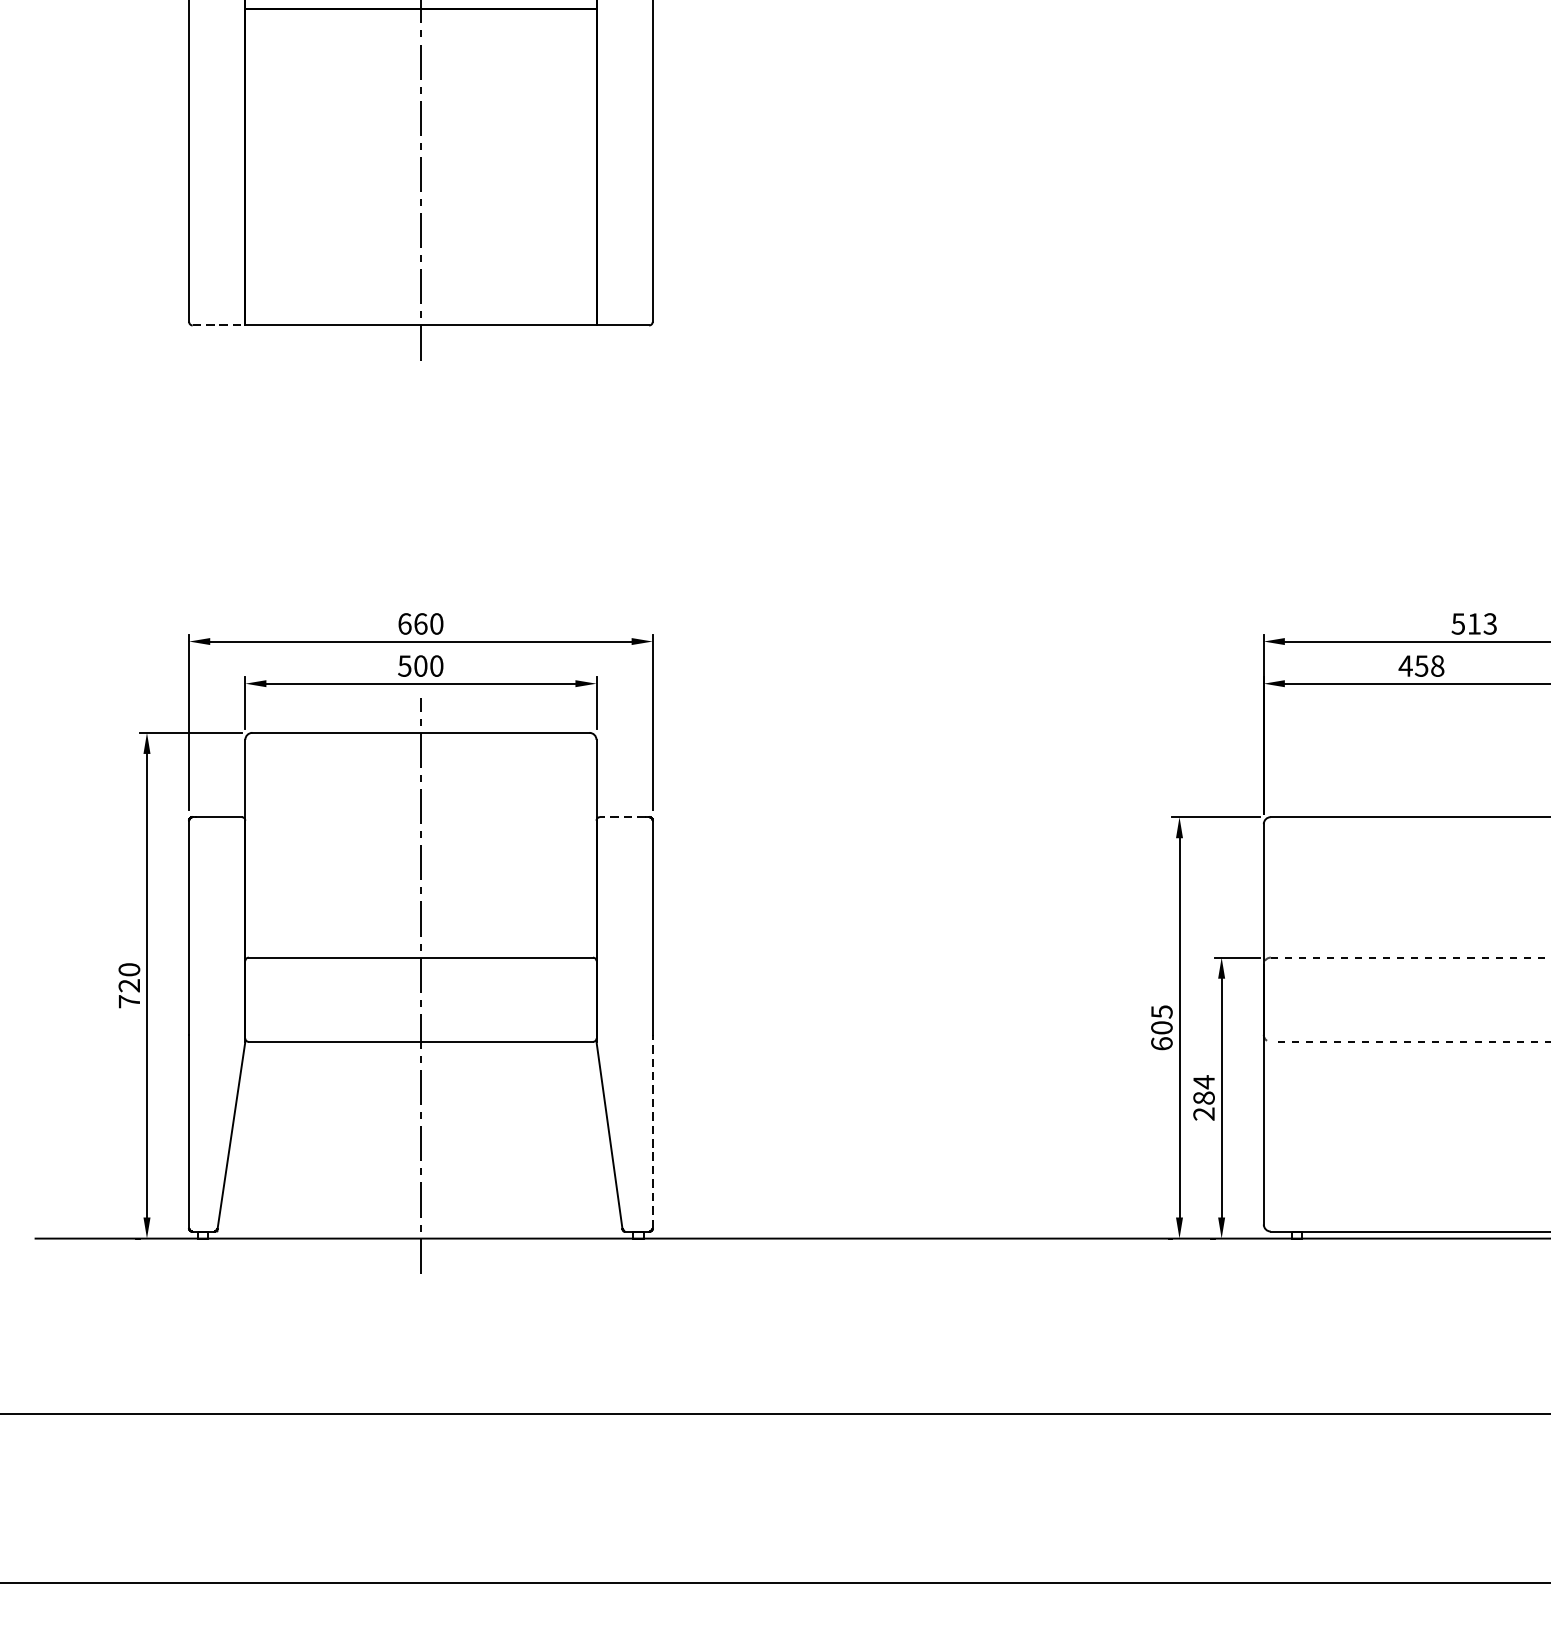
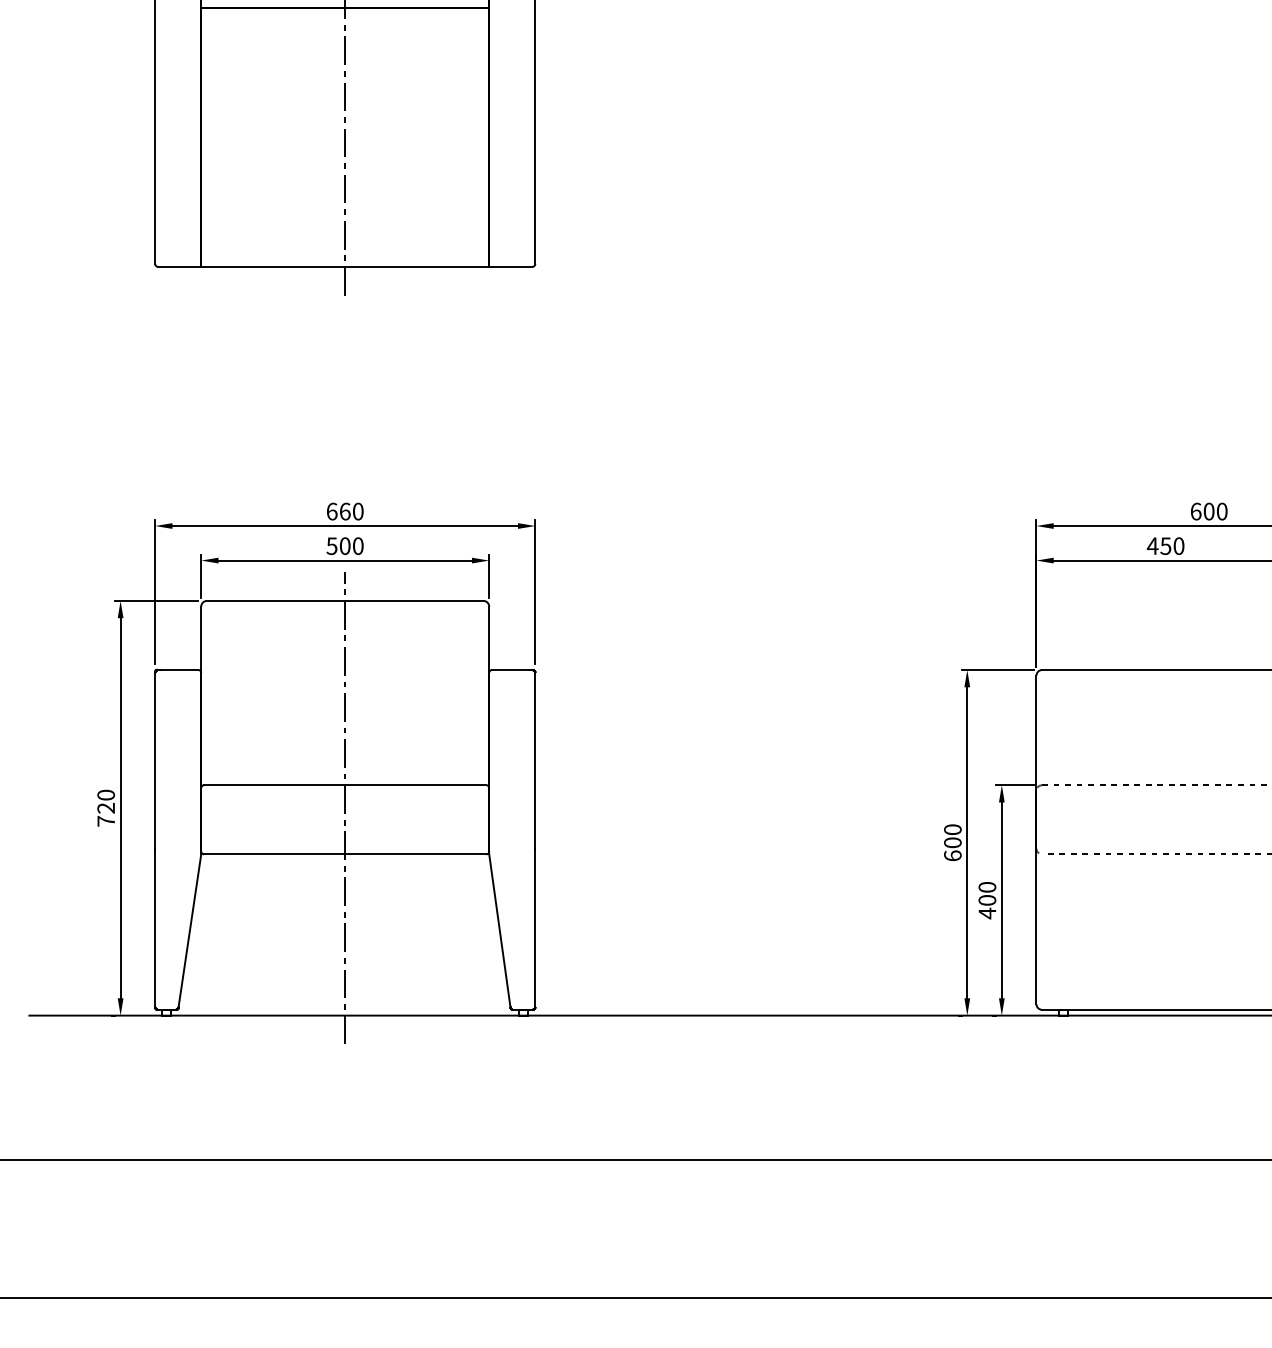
line: (218, 325) -> (179, 266), dashed -> solid
text: (1473, 623) -> (1208, 511), 513 -> 600
text: (1437, 665) -> (1178, 545), 458 -> 450
line: (622, 817) -> (510, 670), dashed -> solid
text: (1161, 1011) -> (952, 829), 605 -> 600
text: (1204, 1098) -> (987, 900), 284 -> 400
line: (652, 1131) -> (535, 927), dashed -> solid

